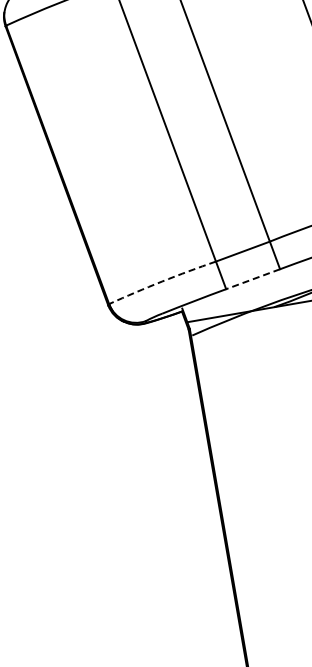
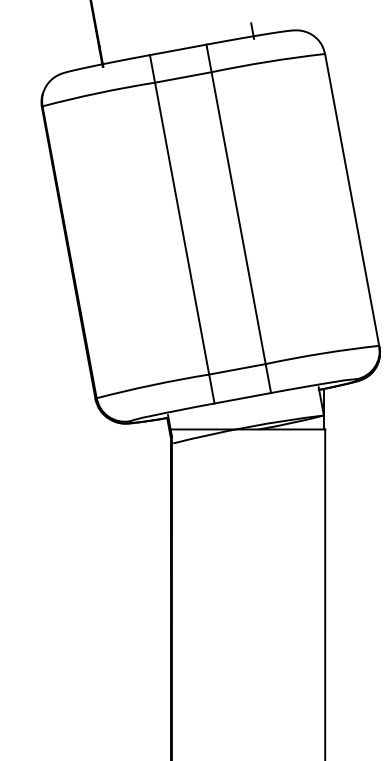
line: (252, 279) -> (242, 398), dashed -> solid
arc: (161, 282) -> (152, 385), dashed -> solid

